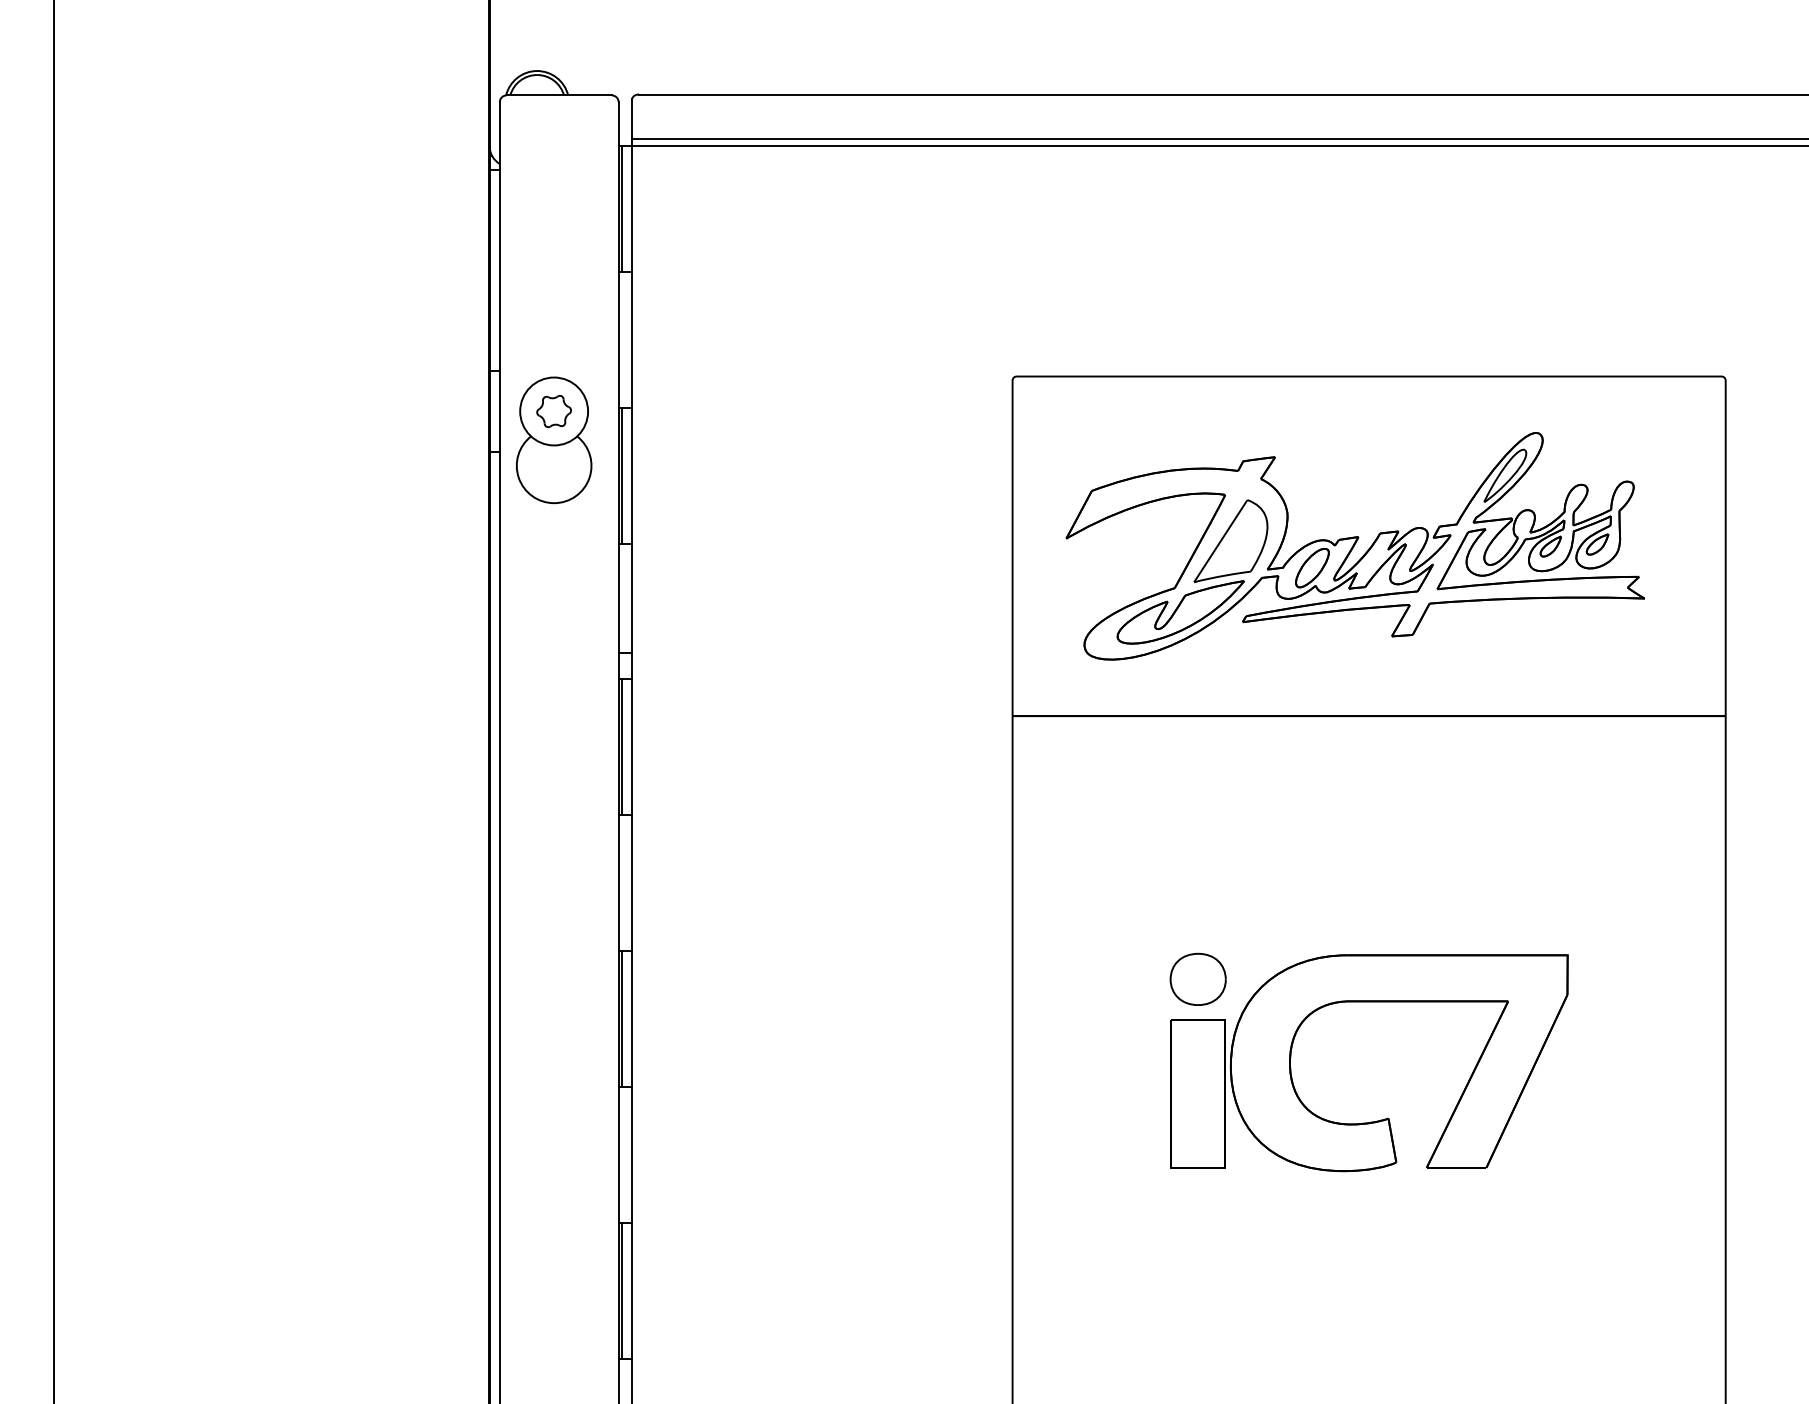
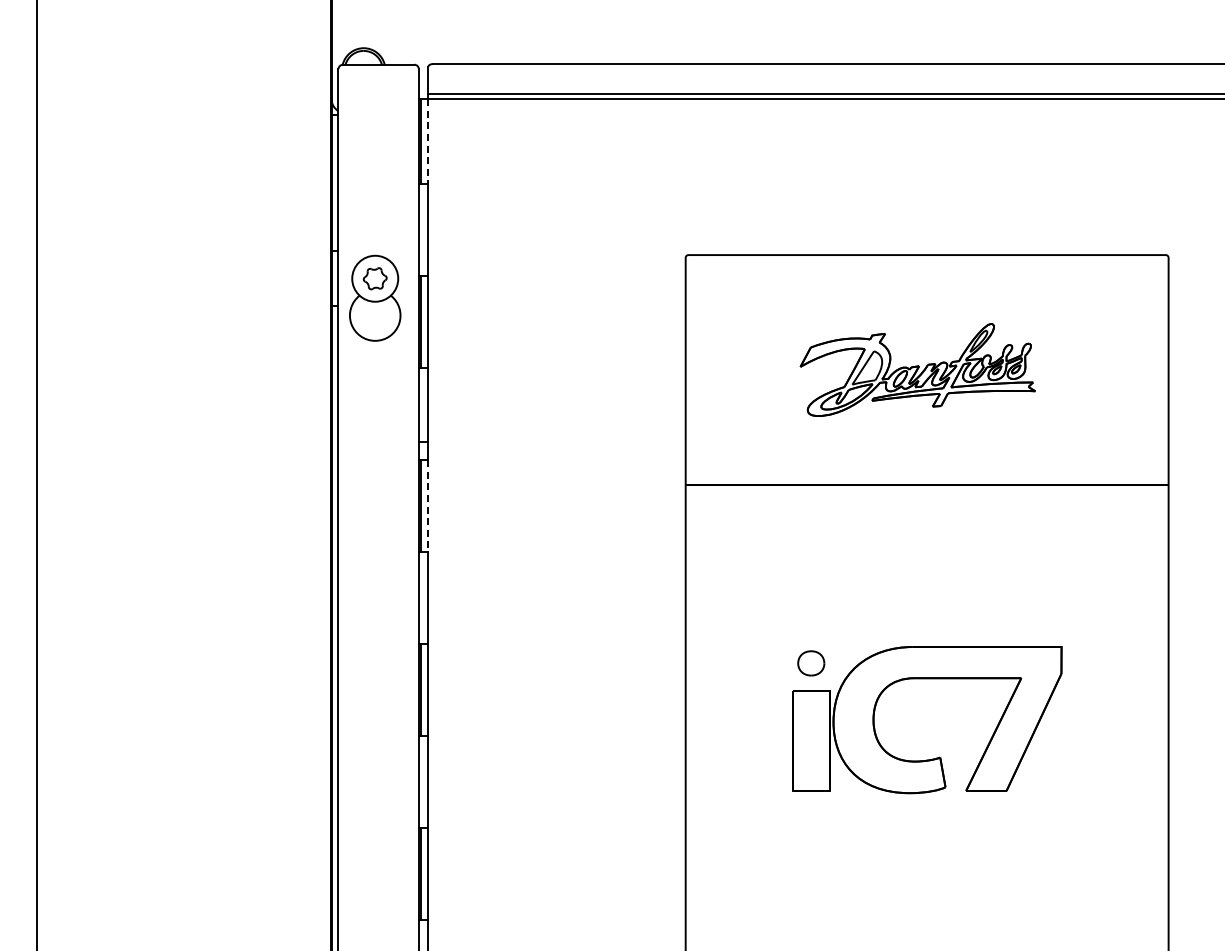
line: (632, 208) -> (428, 141), solid -> dashed
part: (1354, 545) -> (917, 369), size x0.6
line: (632, 747) -> (428, 506), solid -> dashed
part: (1196, 979) -> (810, 663), size x0.7

